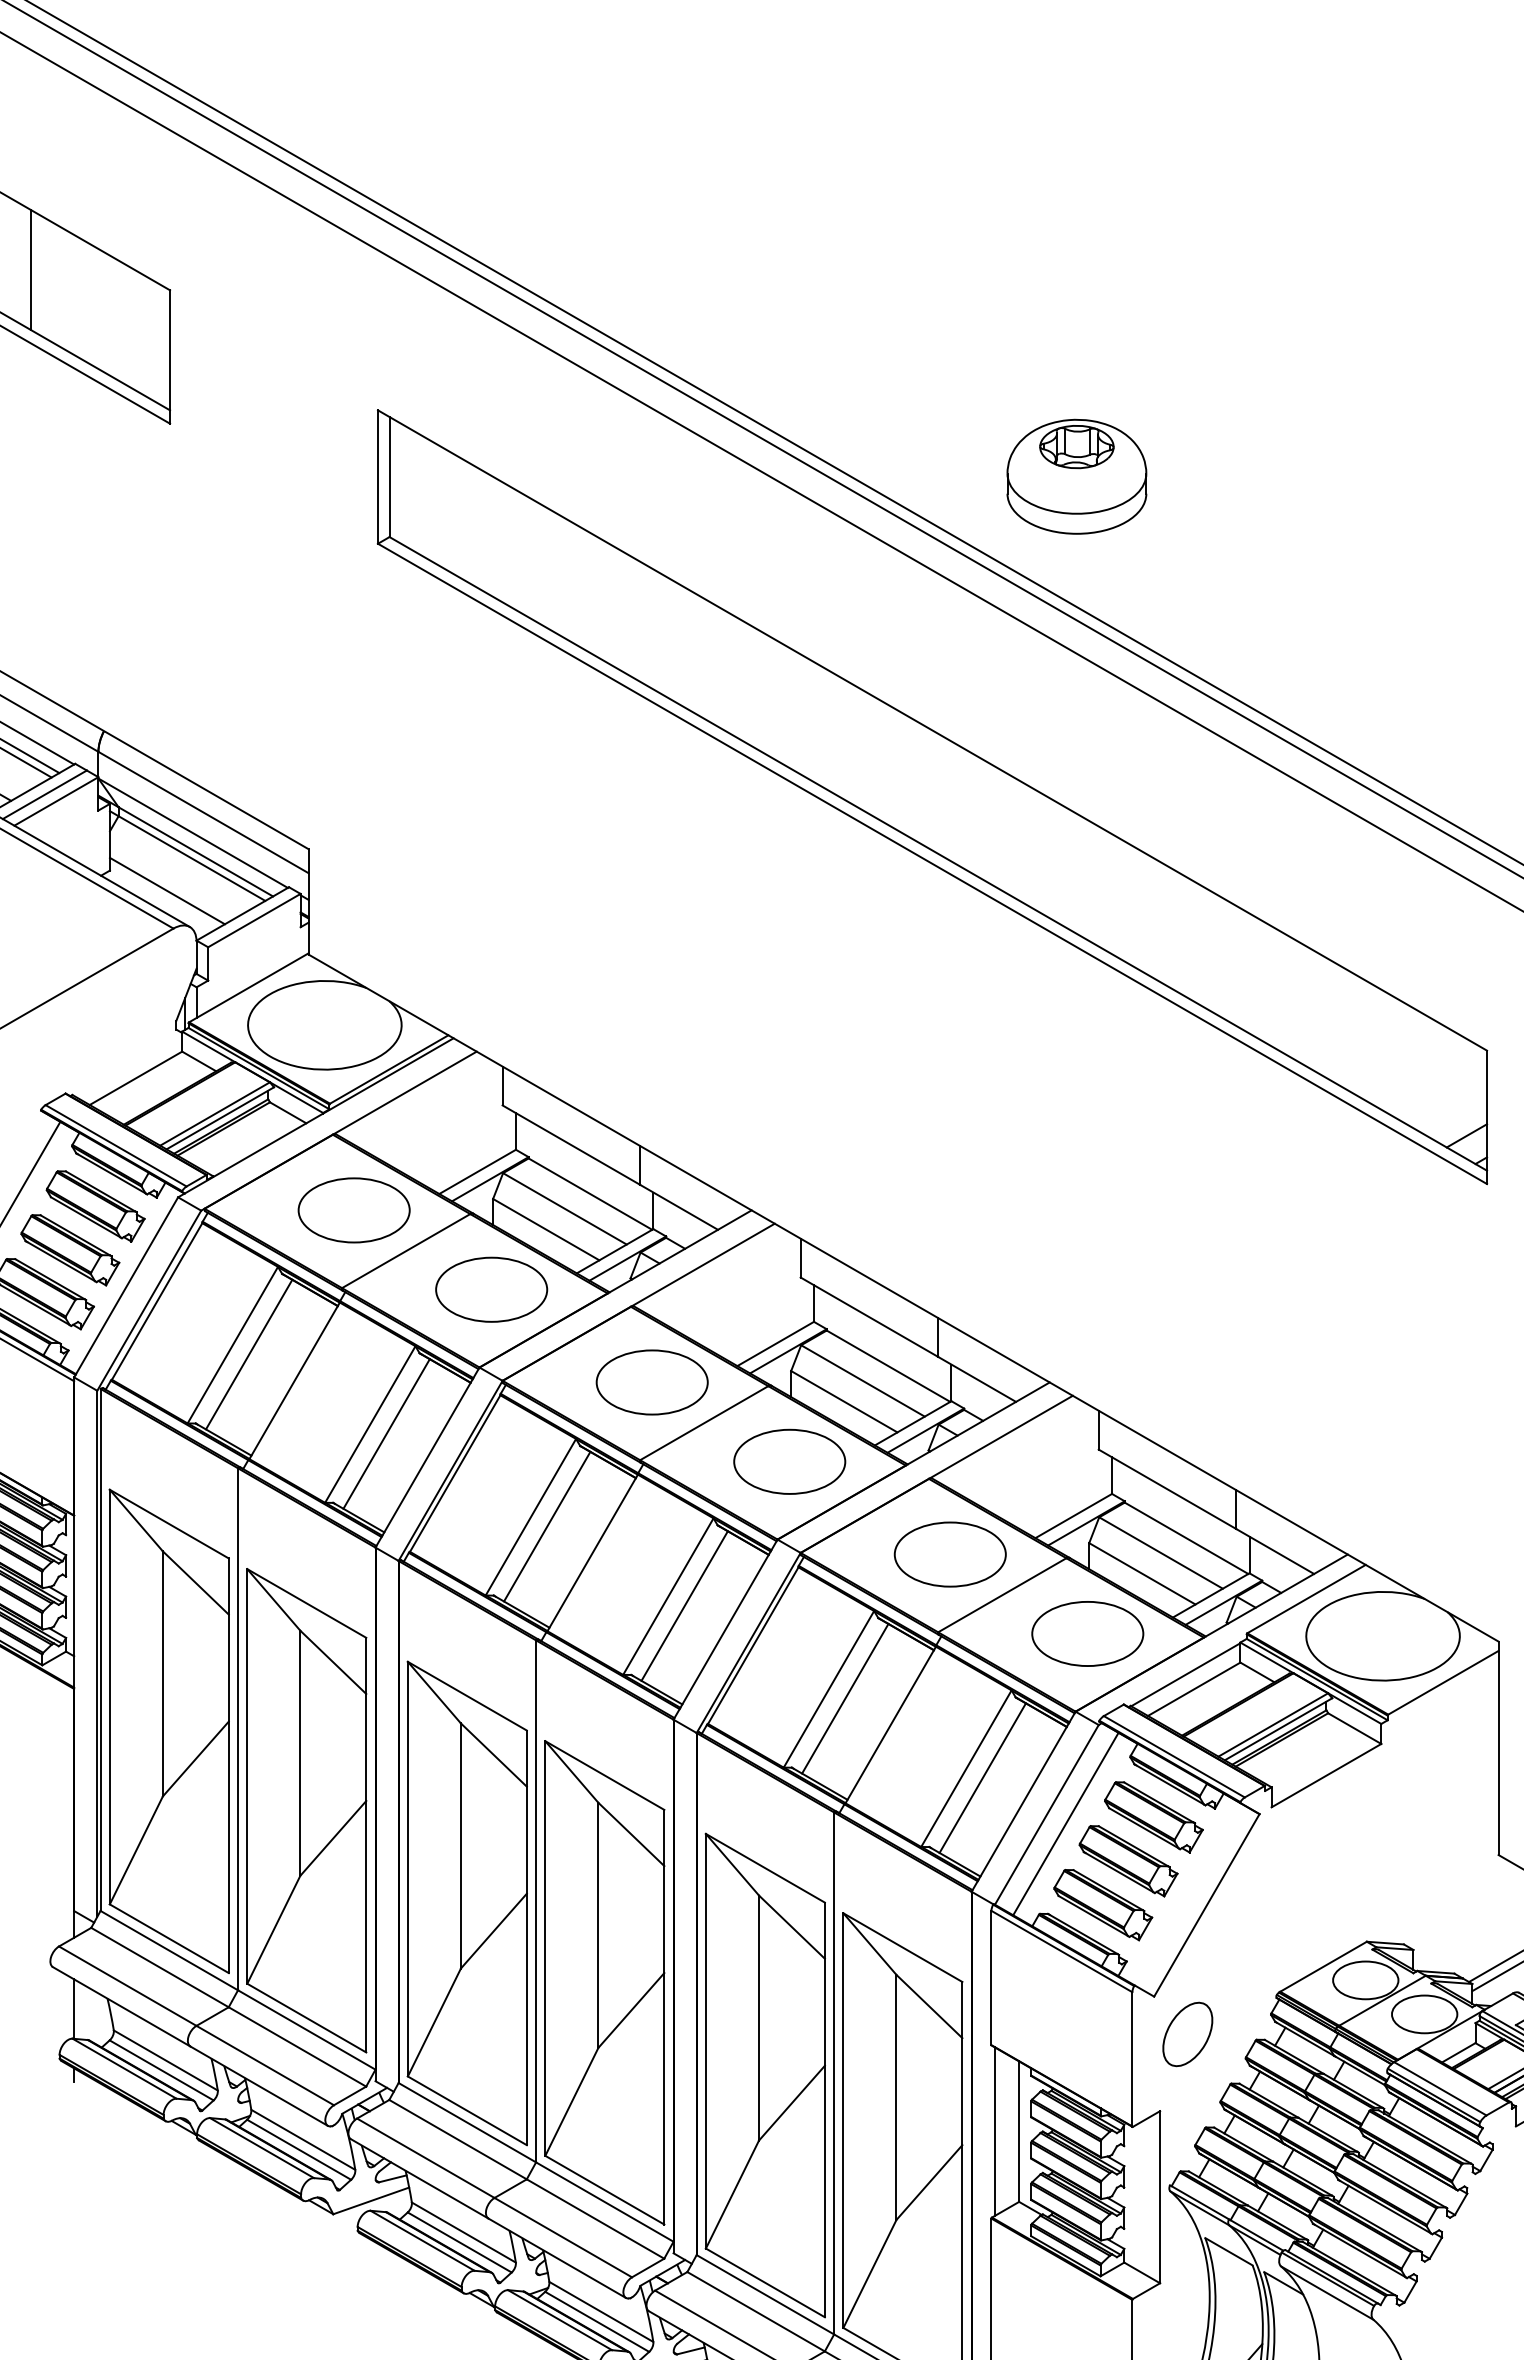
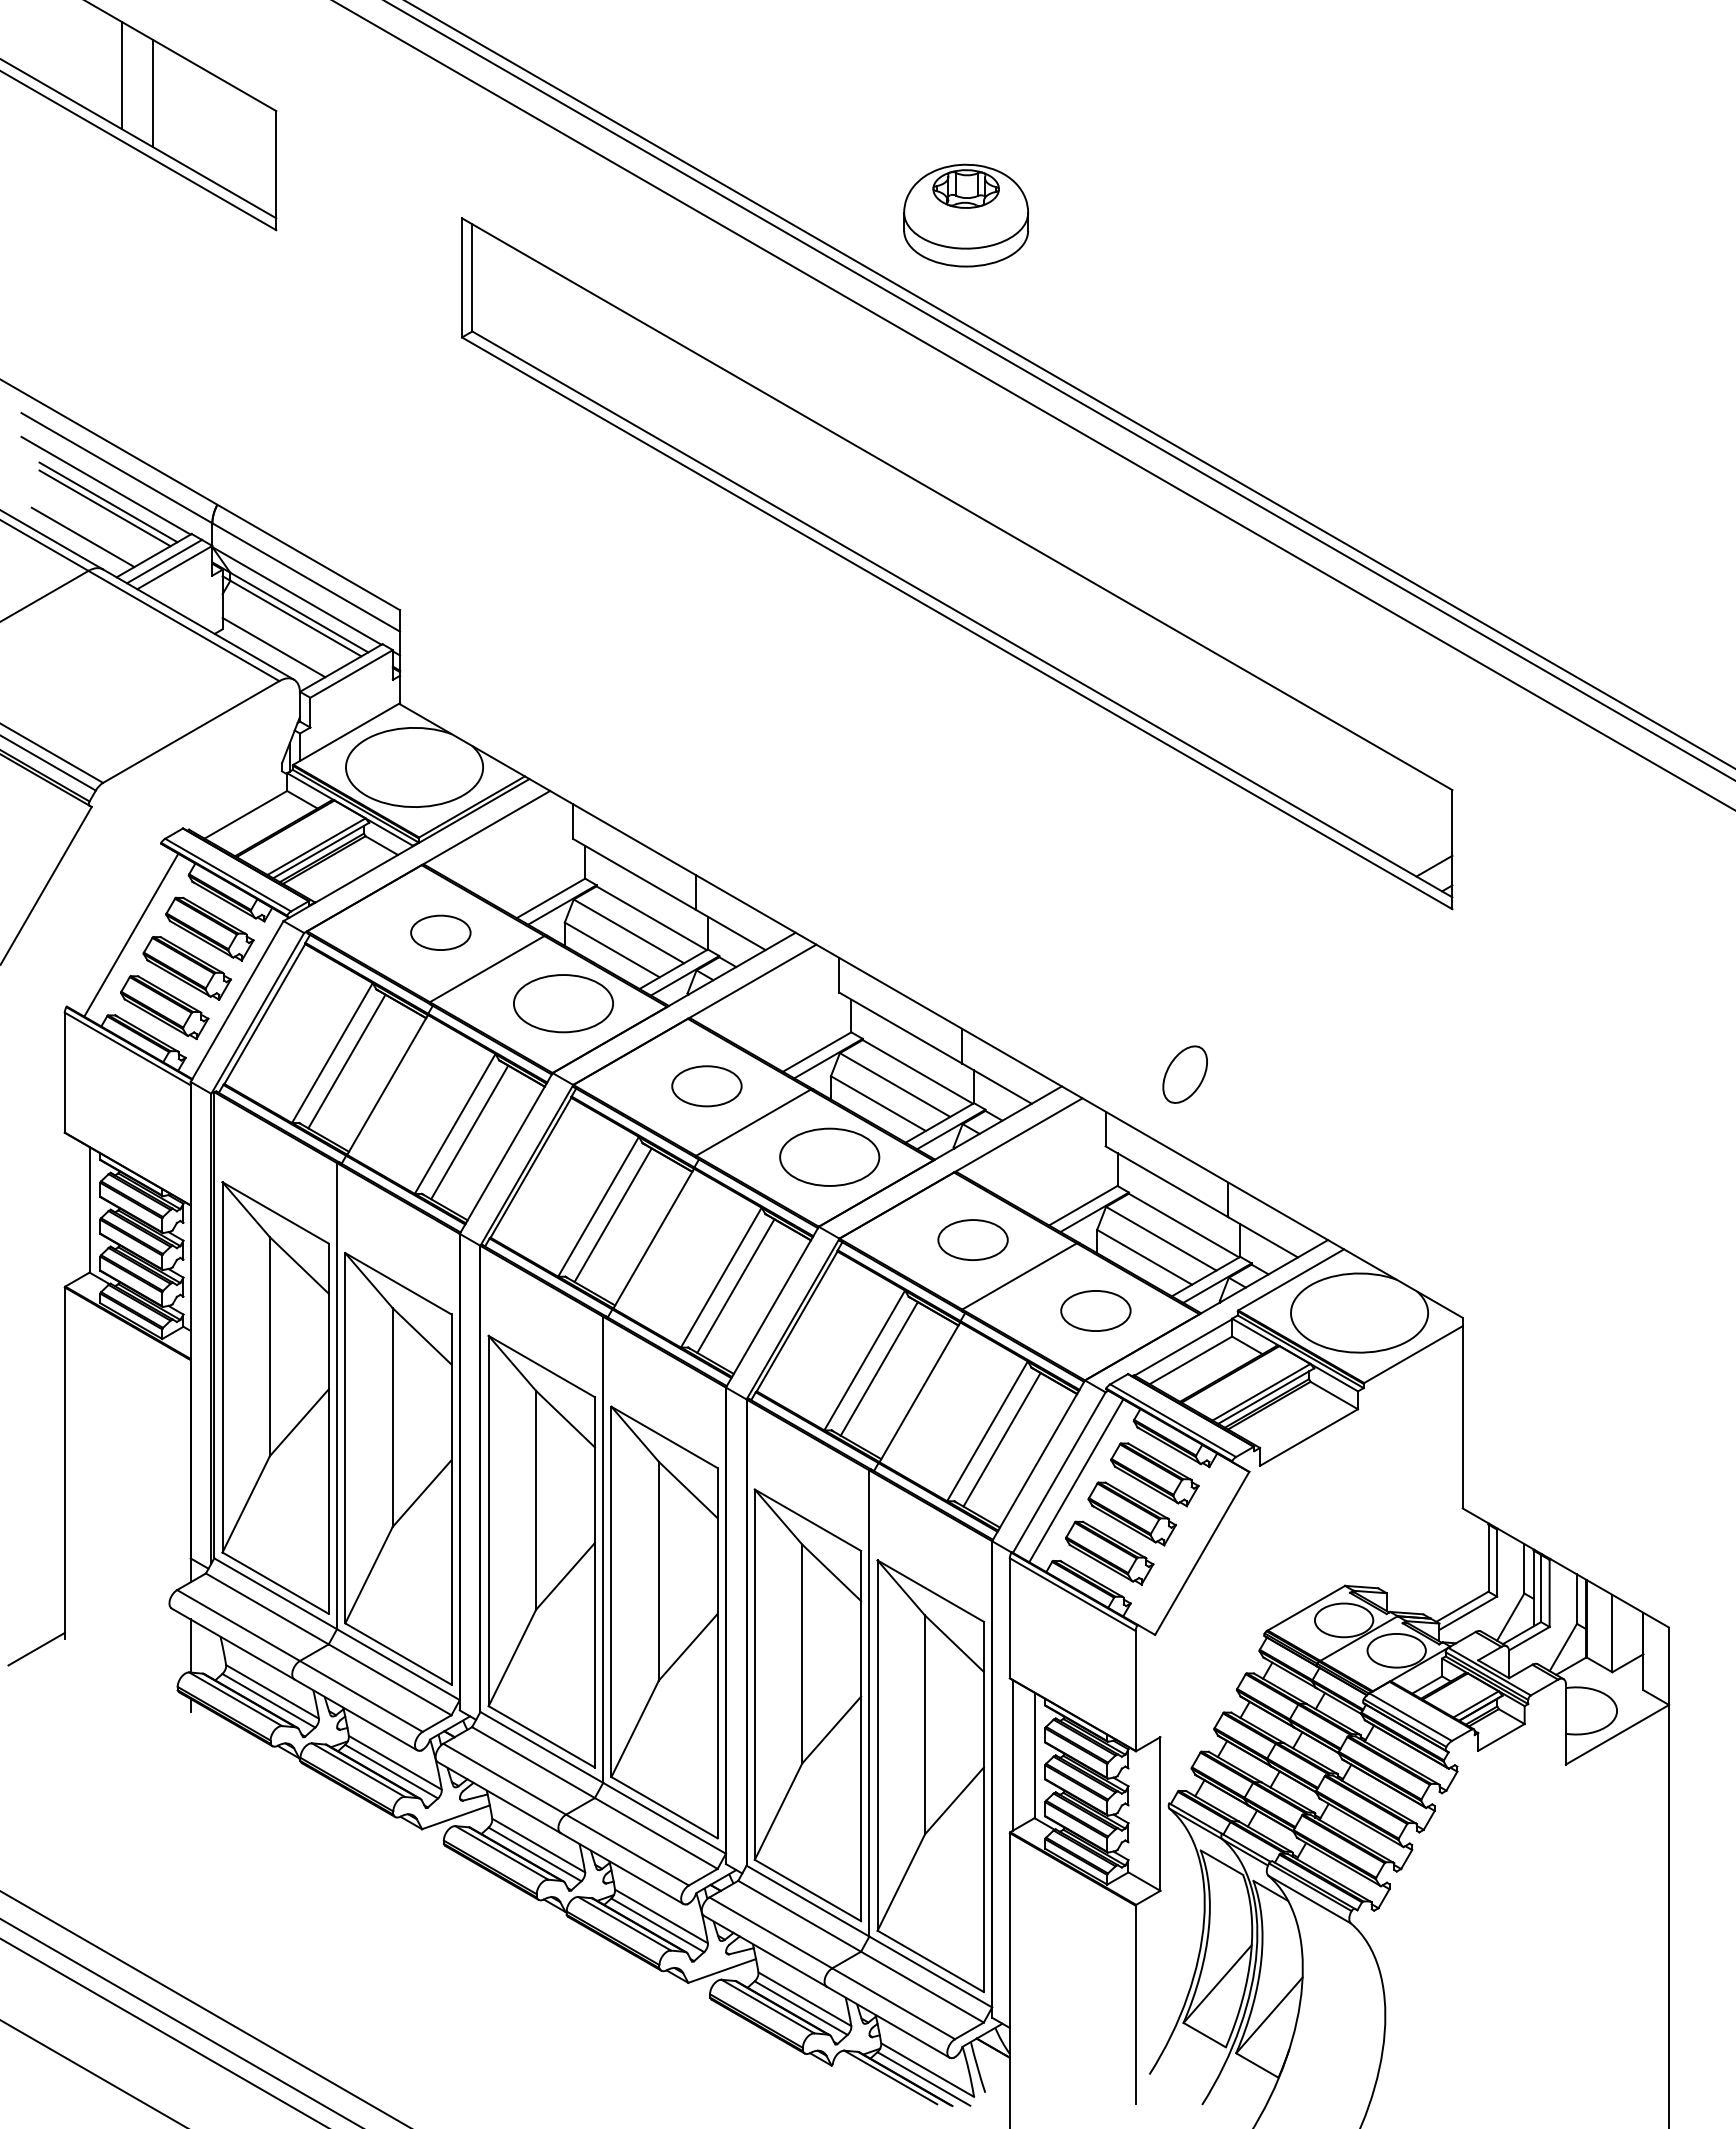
part: (1077, 476) -> (966, 215), moved
part: (353, 1210) -> (440, 932), size x0.6
part: (651, 1381) -> (706, 1085), size x0.7
part: (949, 1553) -> (972, 1239), size x0.7
part: (1087, 1633) -> (1095, 1310), size x0.7
part: (1187, 2034) -> (1184, 1074), moved

